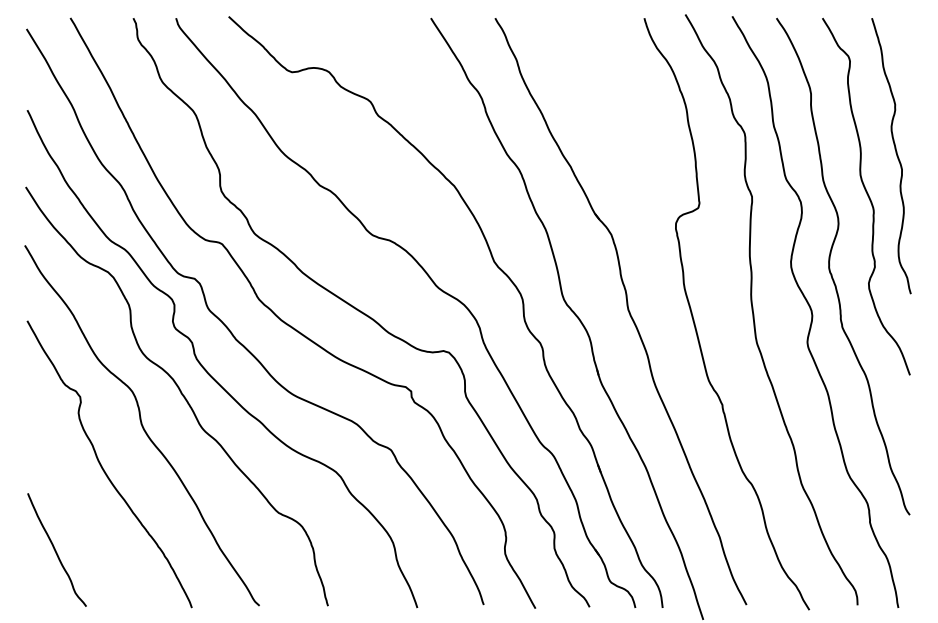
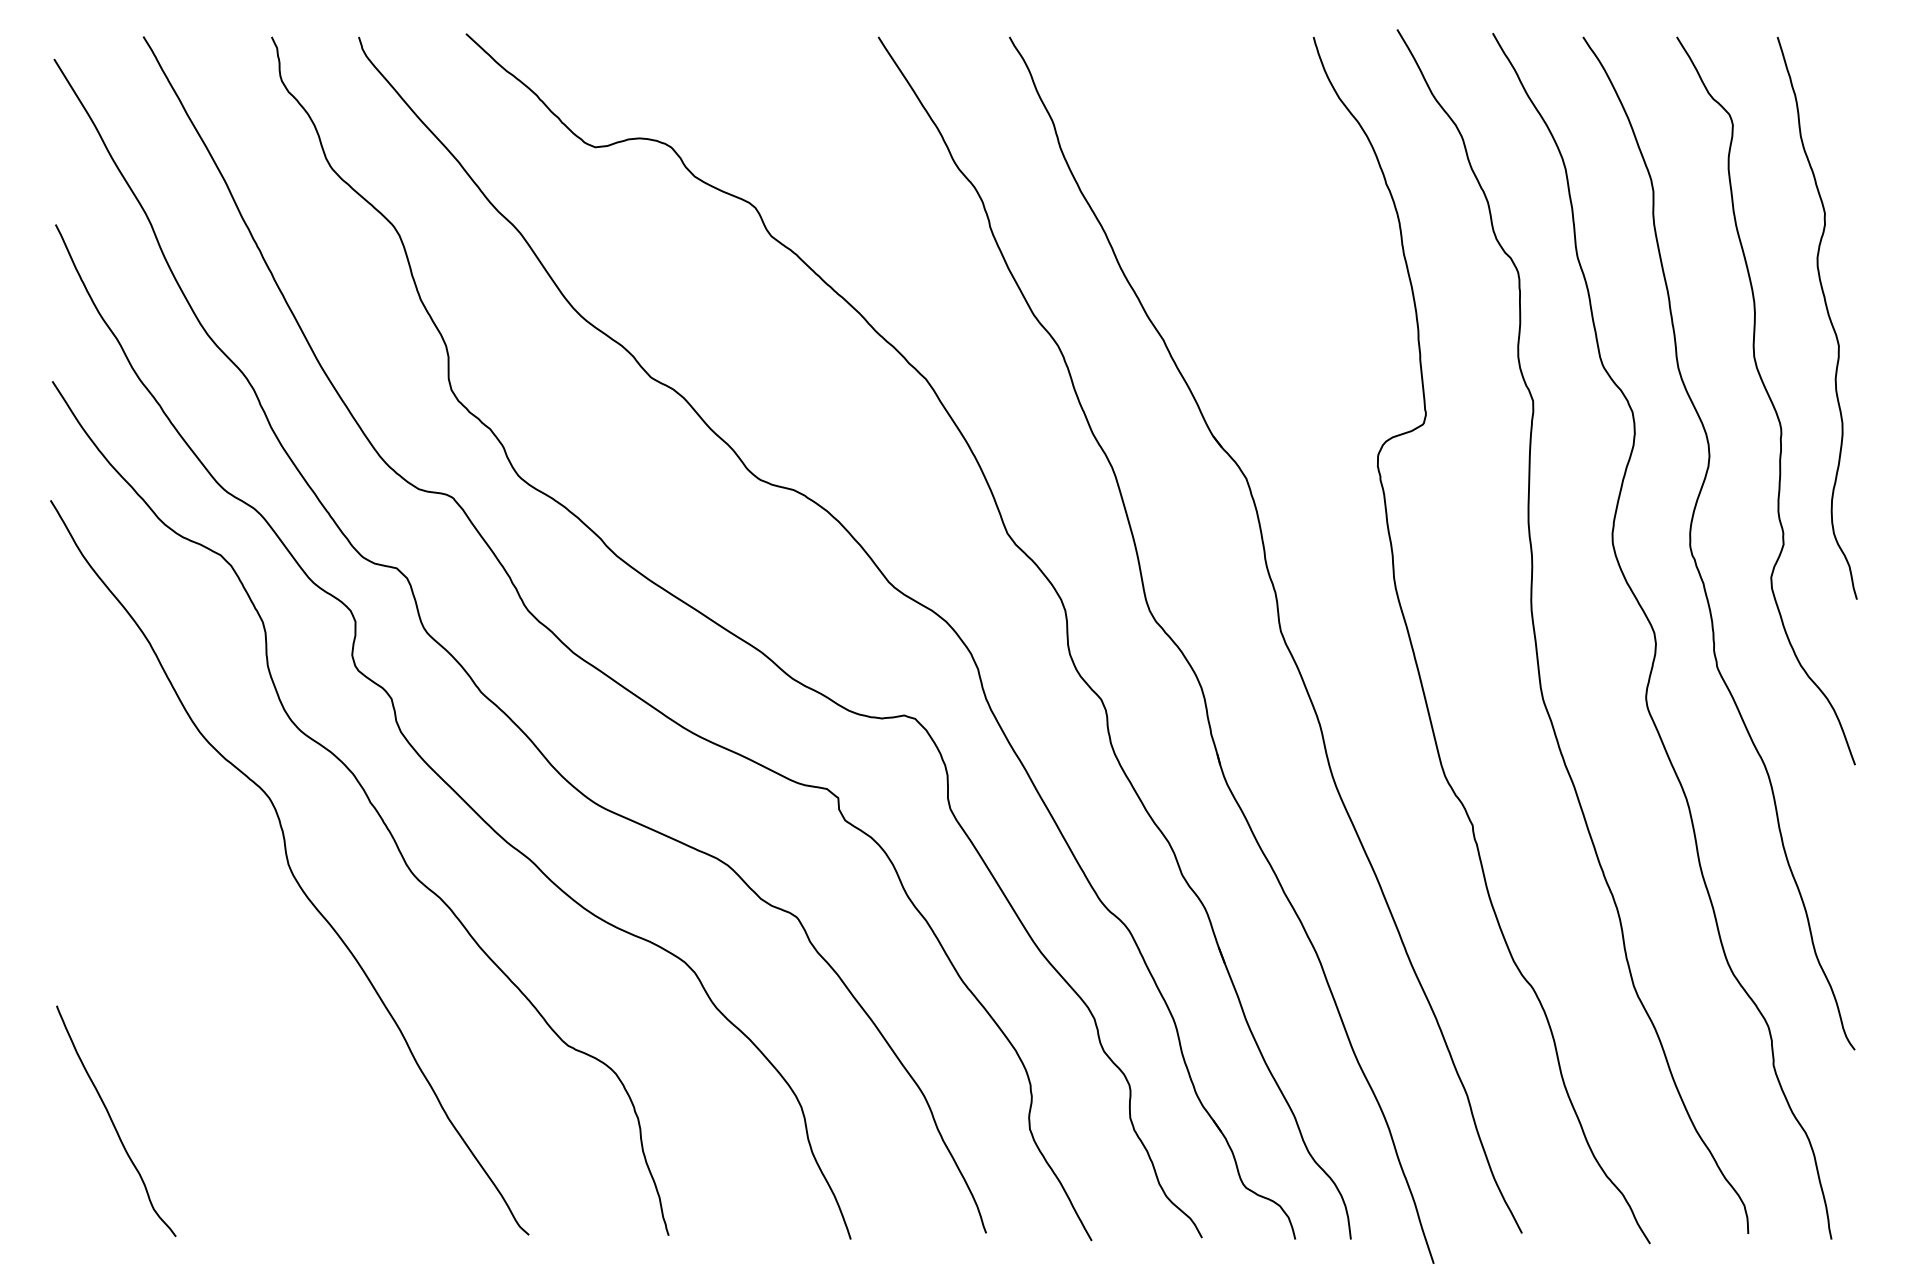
curve: (103, 467) -> (210, 953), removed

